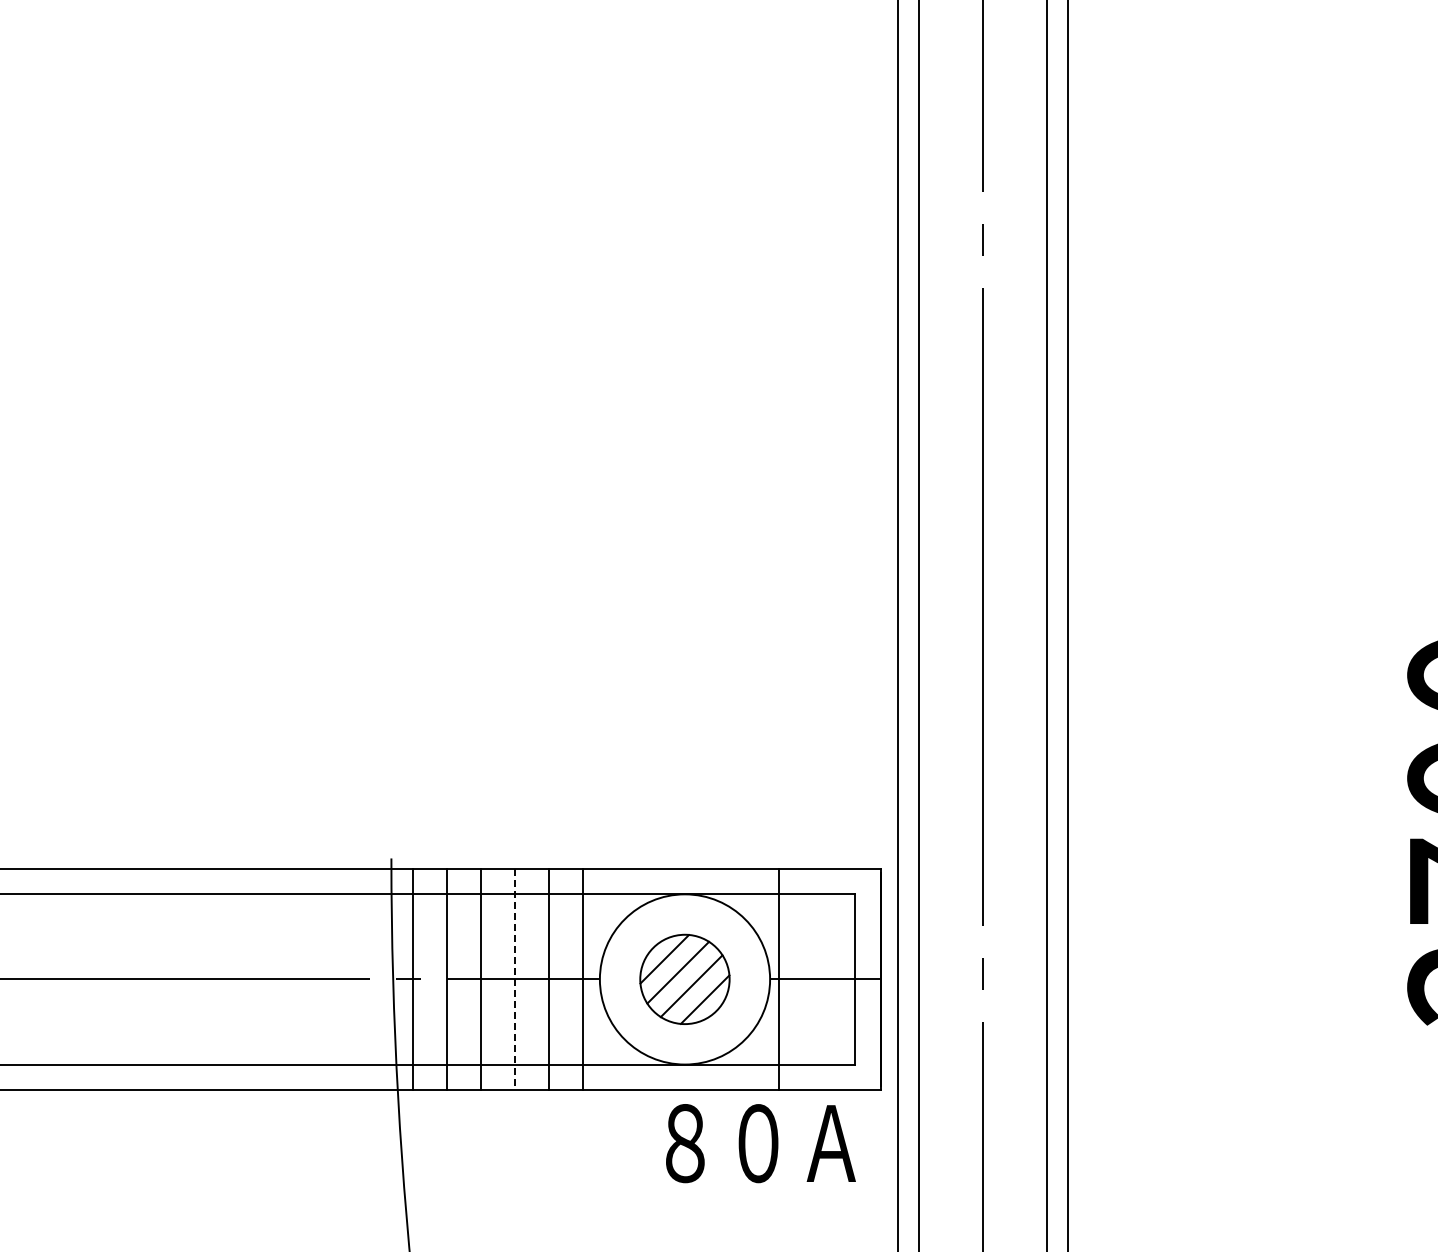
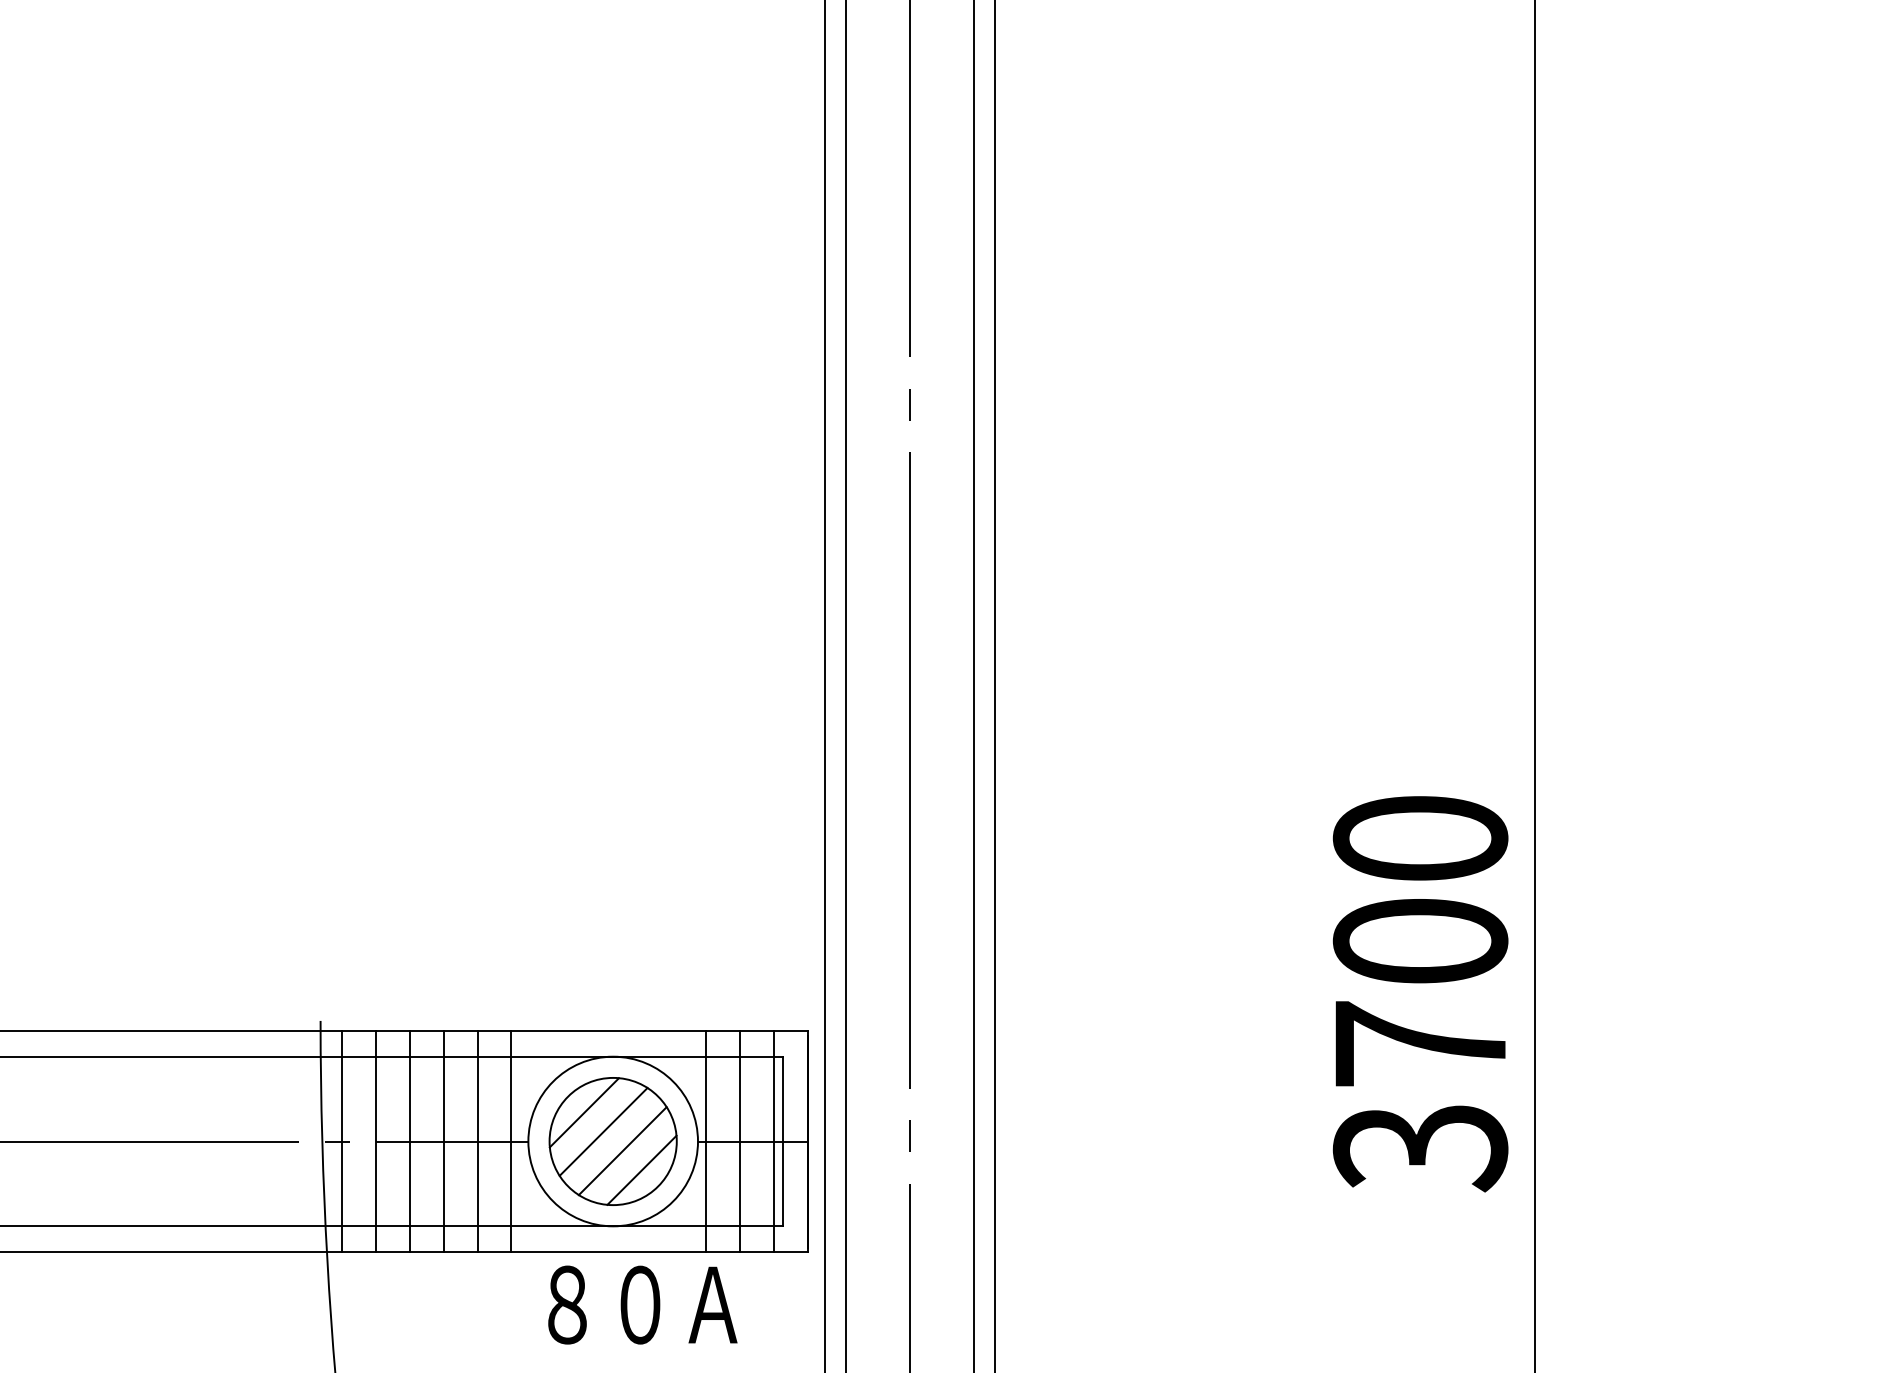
part: (684, 979) -> (612, 1141), size x1.43
line: (812, 979) -> (740, 1141), added
line: (846, 979) -> (774, 1141), added
line: (514, 980) -> (443, 1142), dashed -> solid
text: (760, 1142) -> (642, 1304), moved

